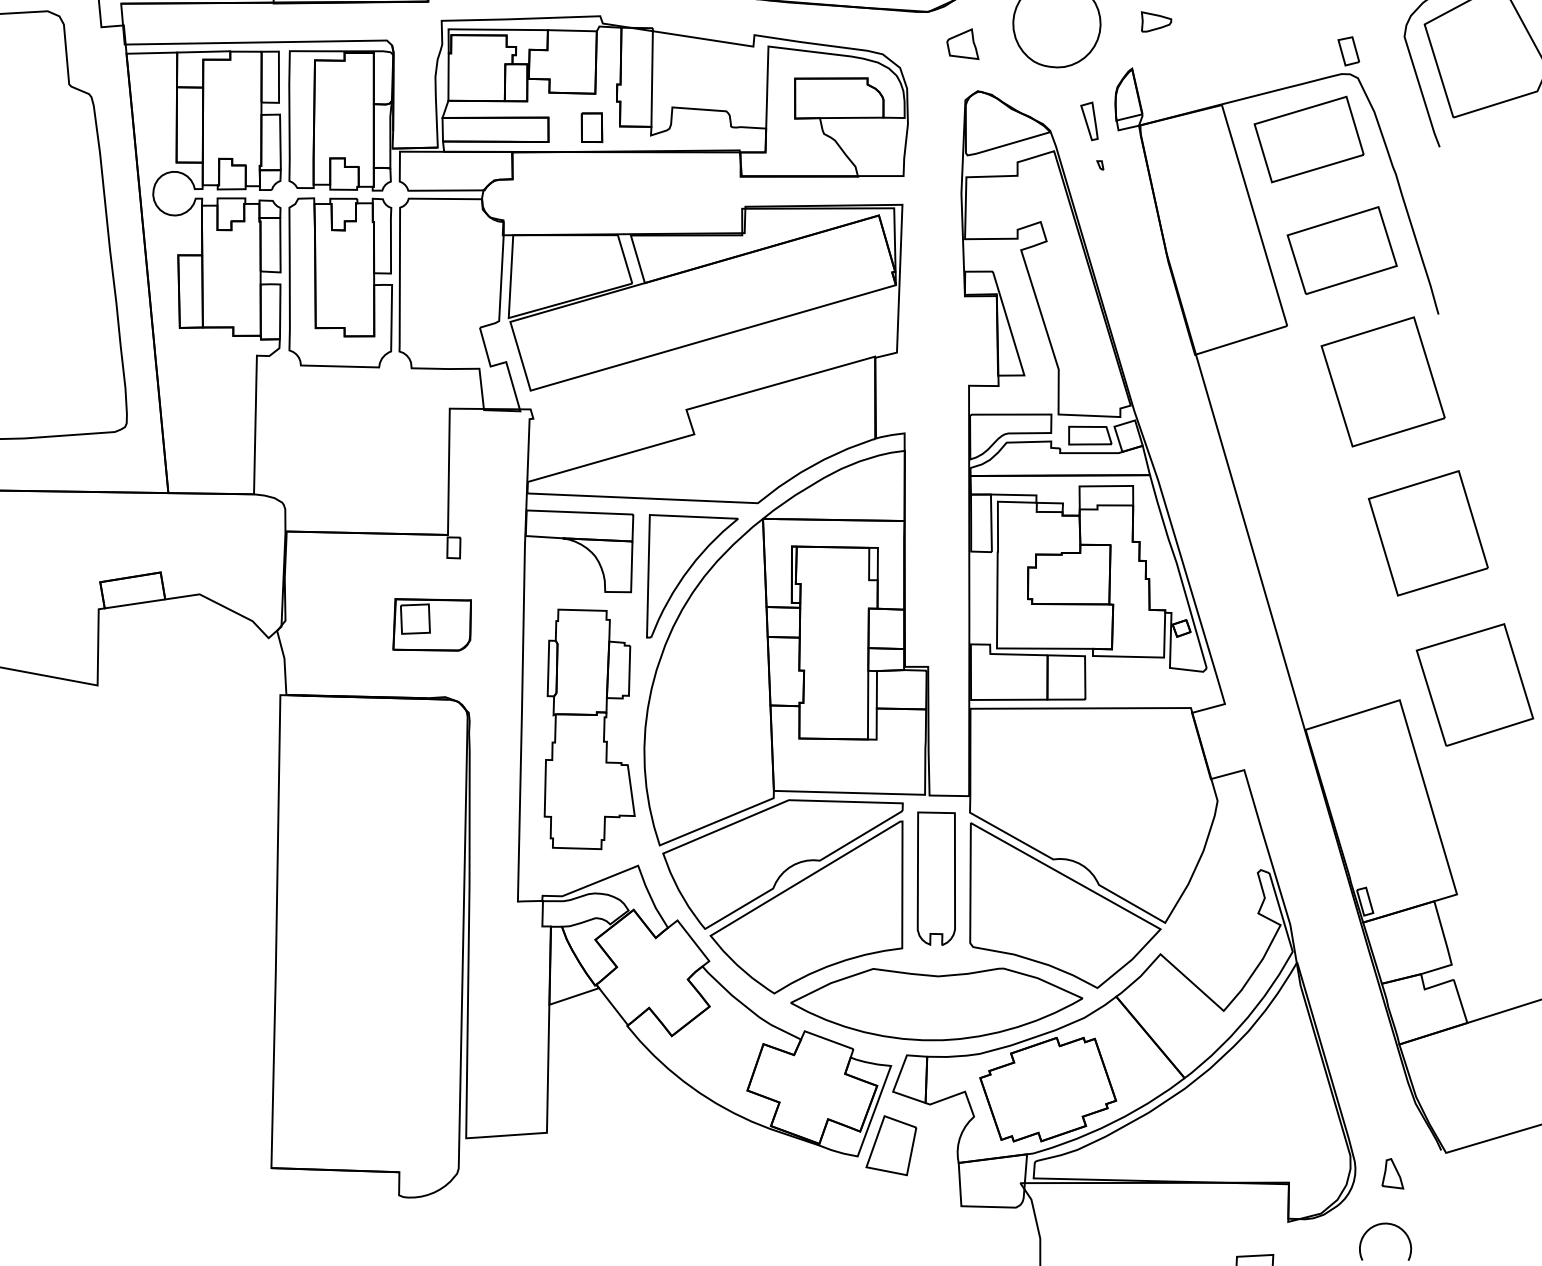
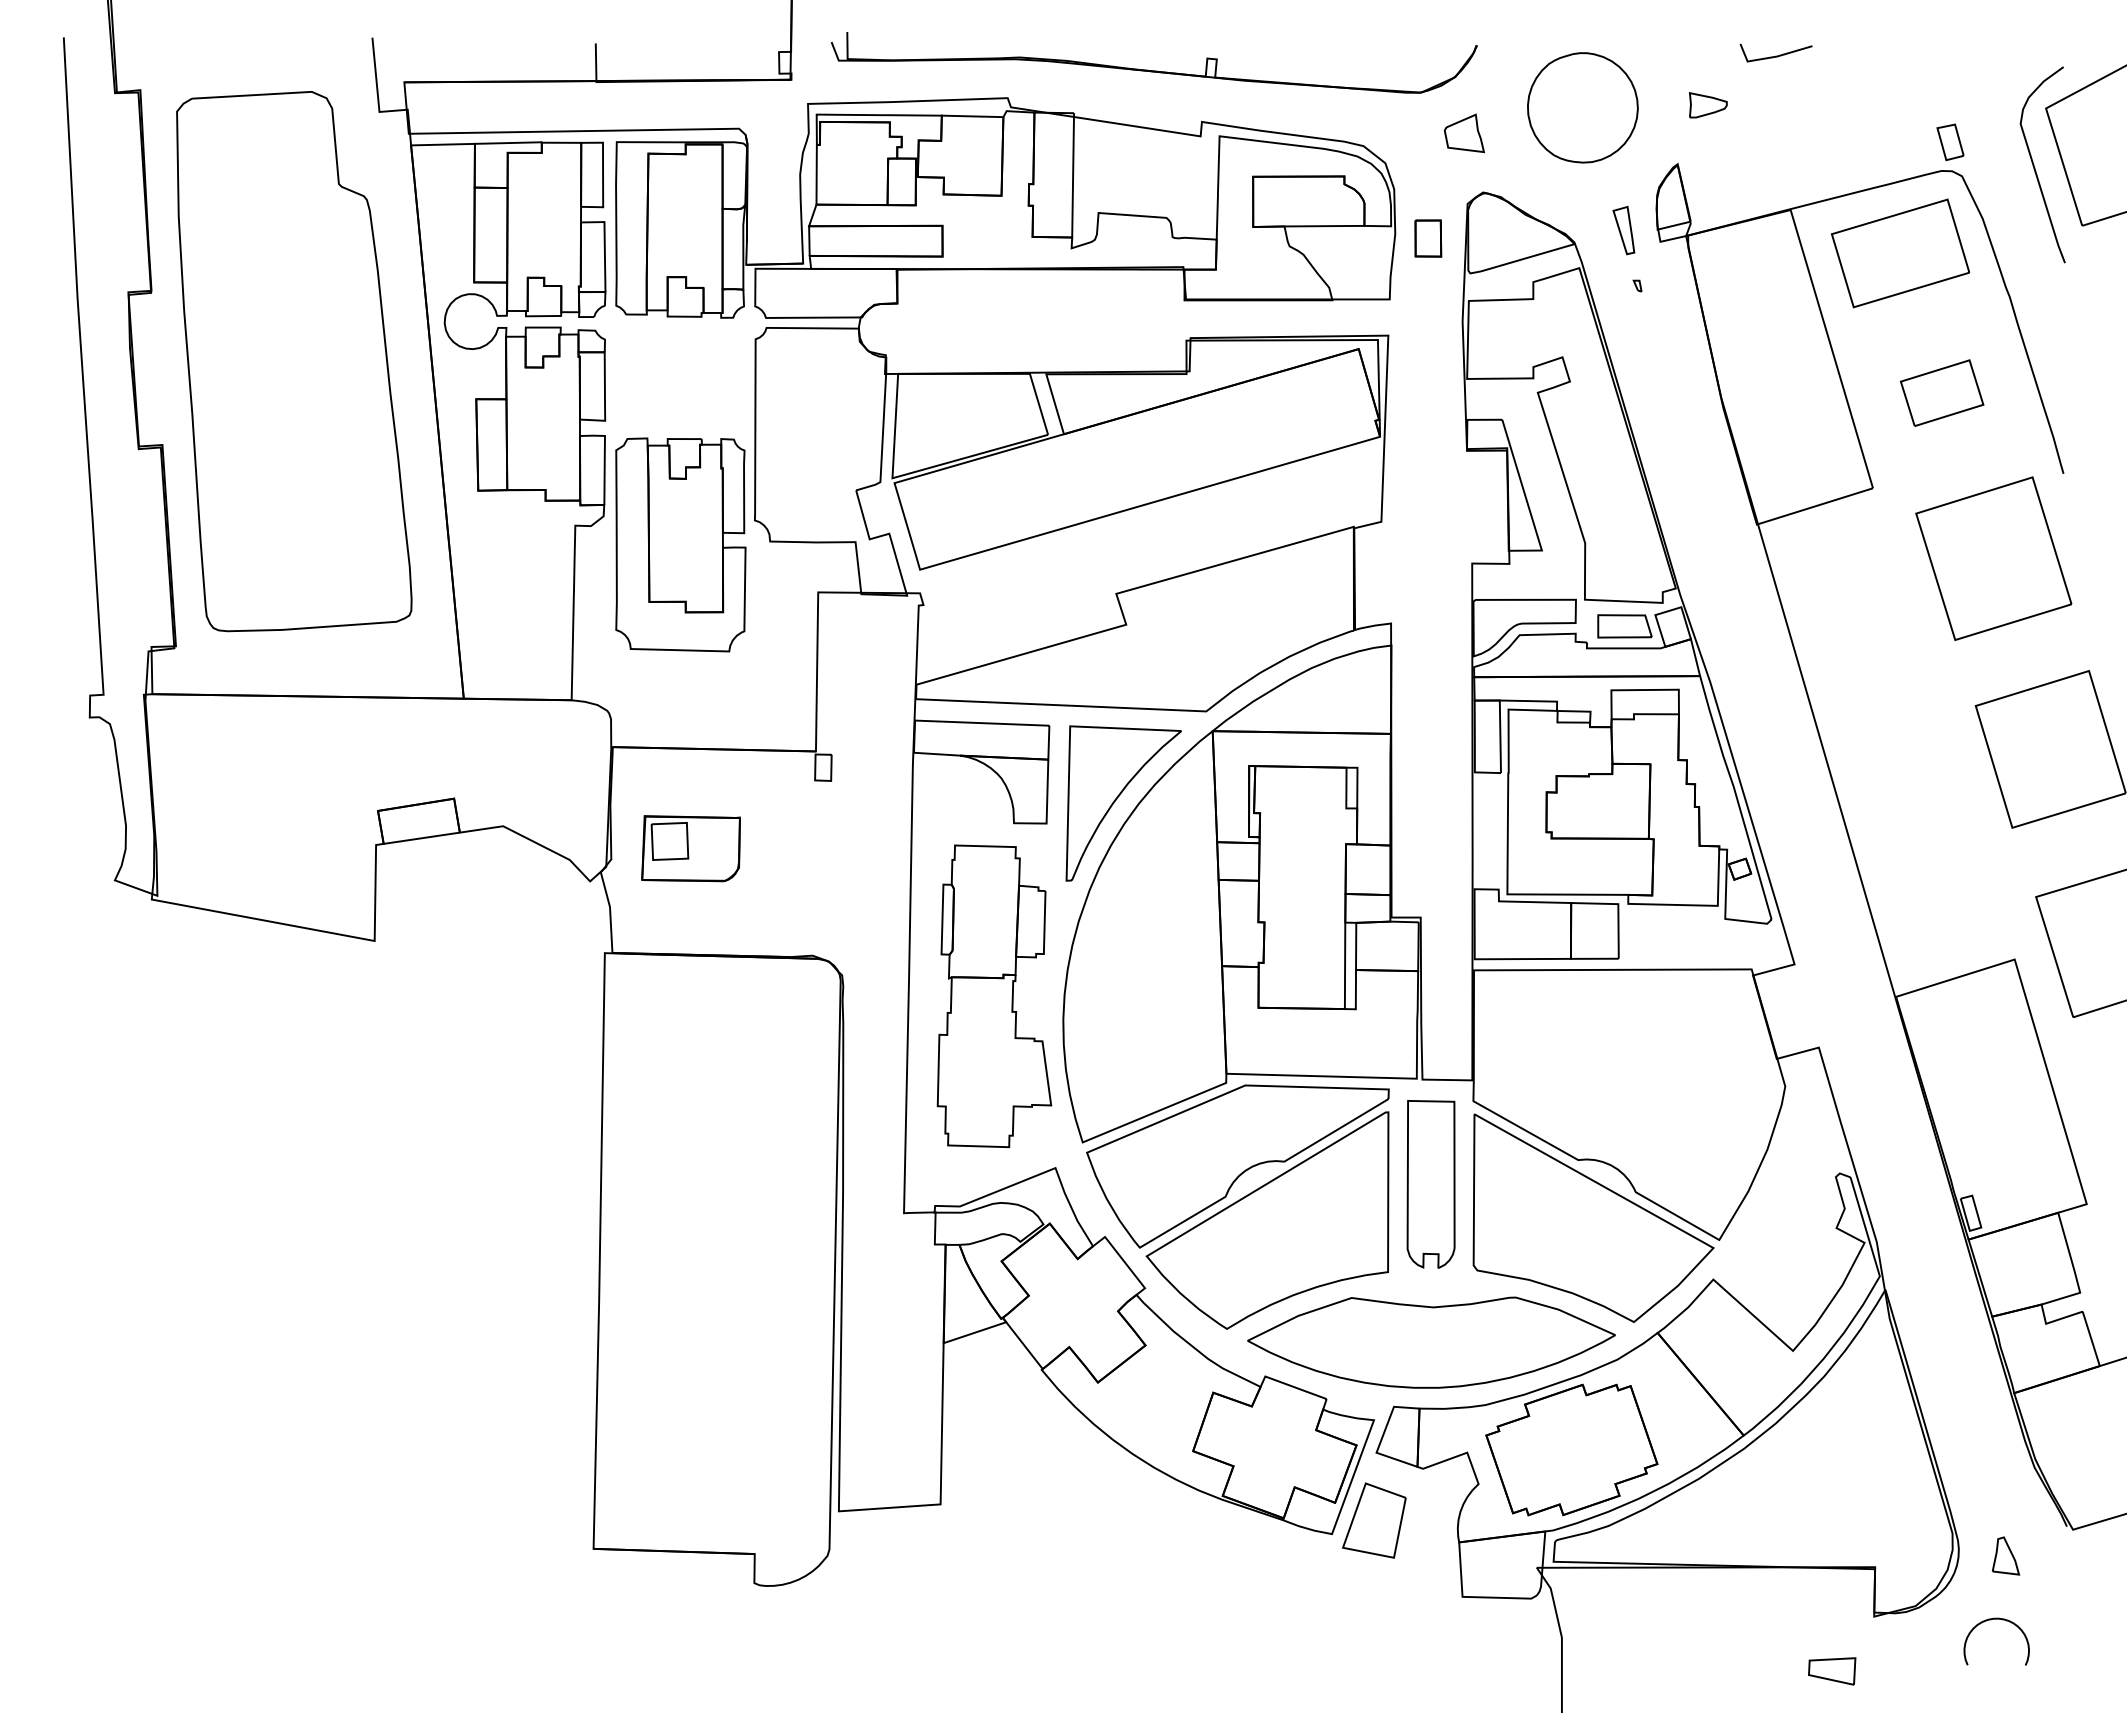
part: (592, 127) -> (1428, 238), moved
part: (1341, 249) -> (1941, 392), size x0.6
part: (340, 282) -> (680, 544), moved
part: (431, 624) -> (690, 848), moved

